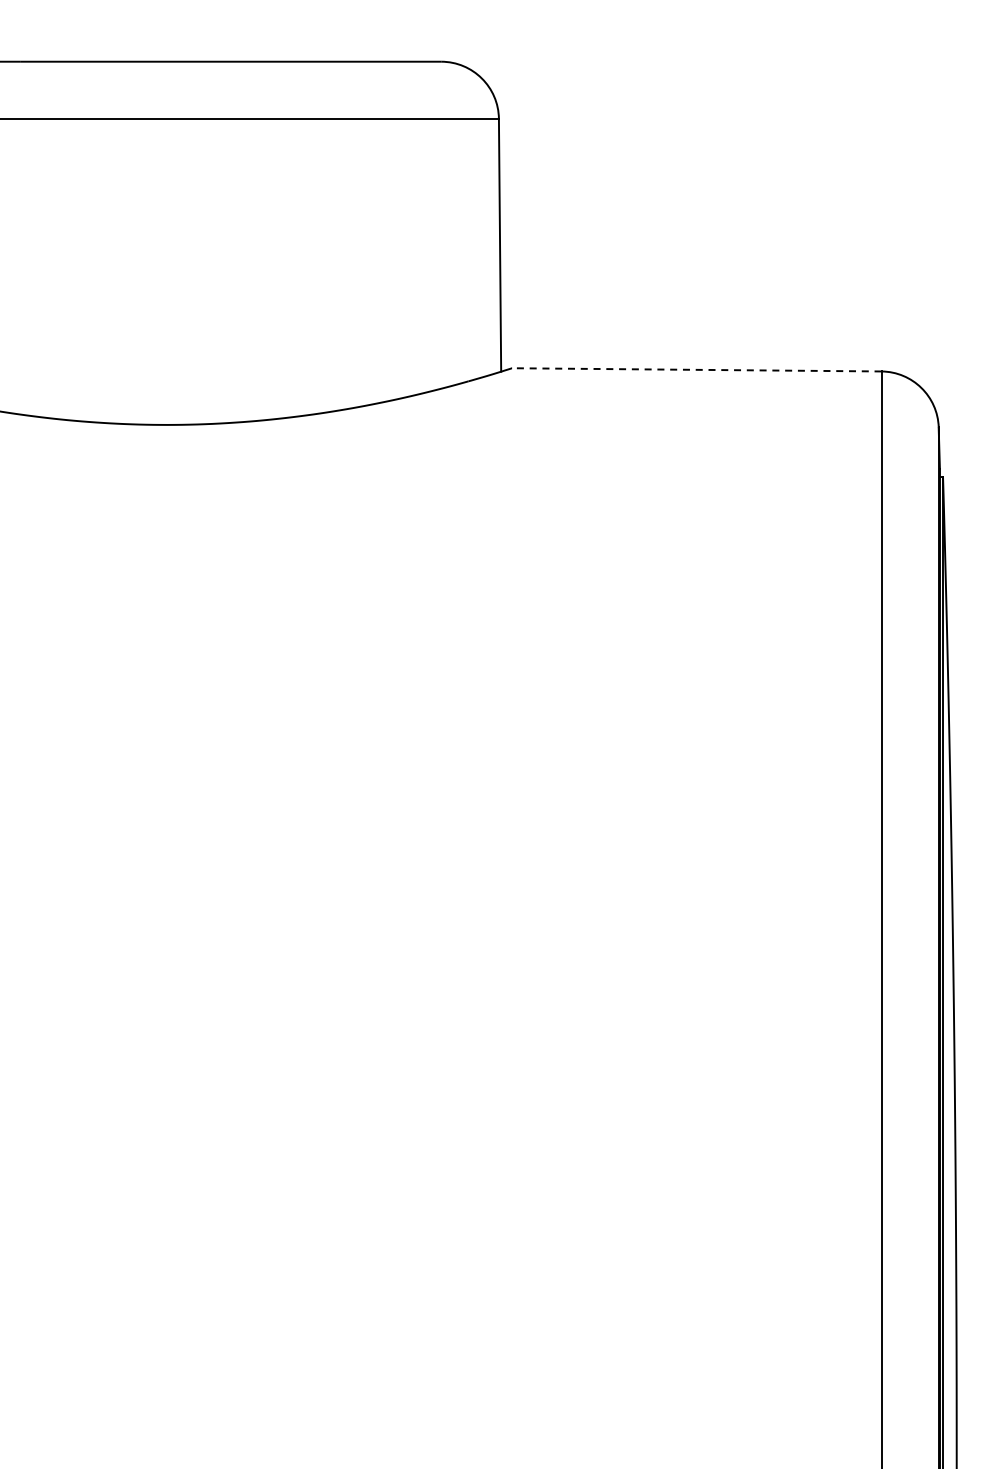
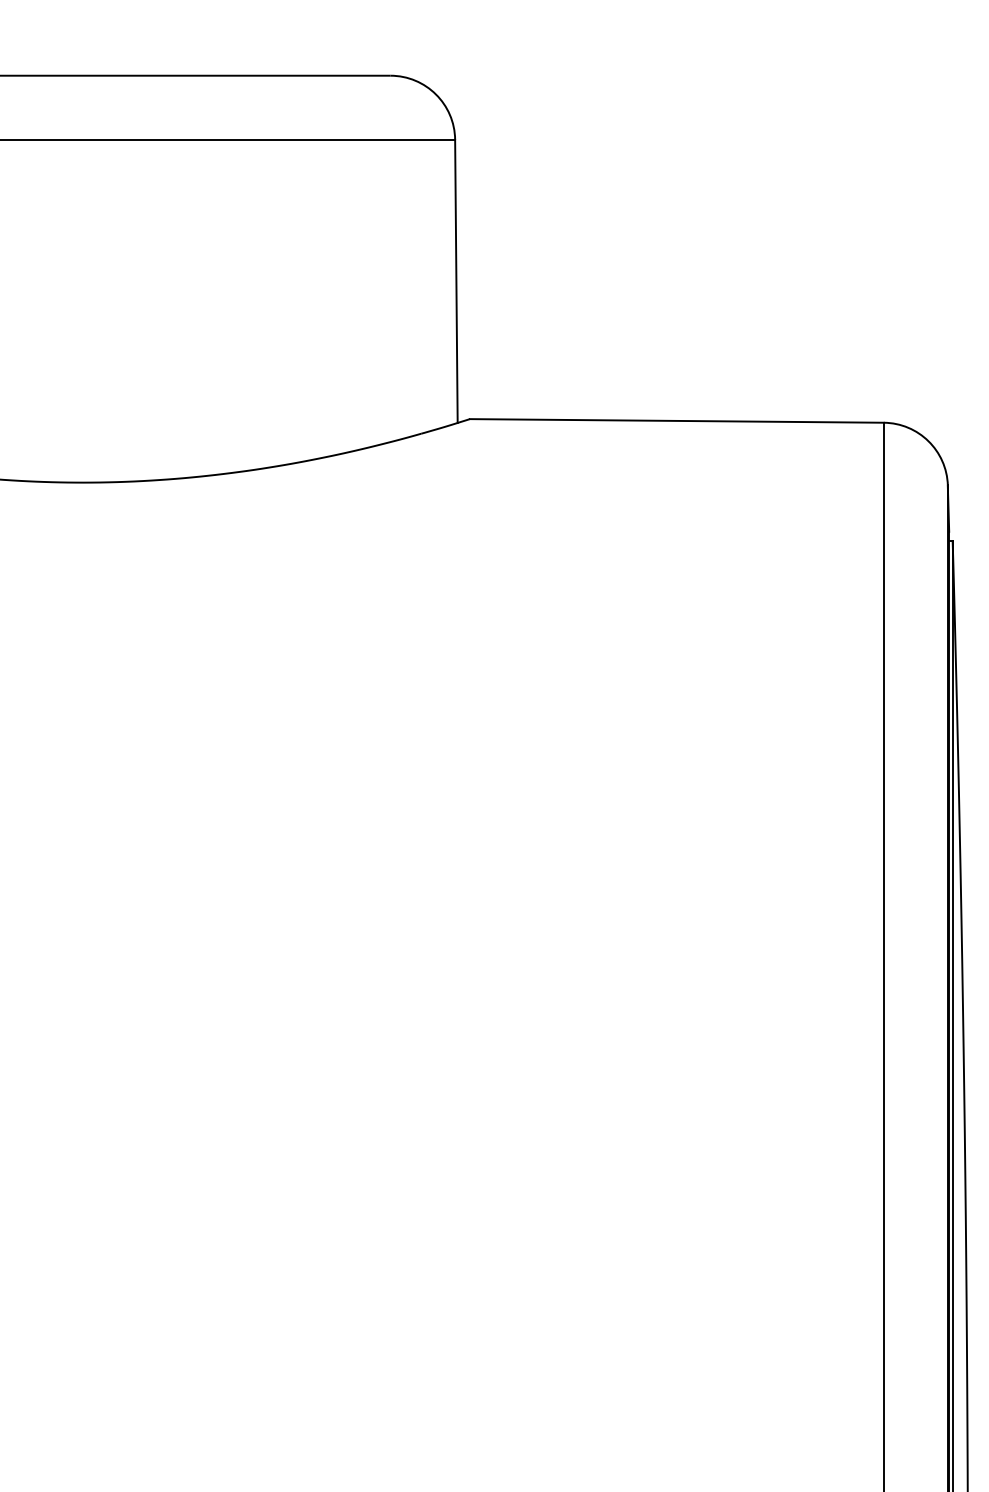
line: (696, 369) -> (676, 420), dashed -> solid

